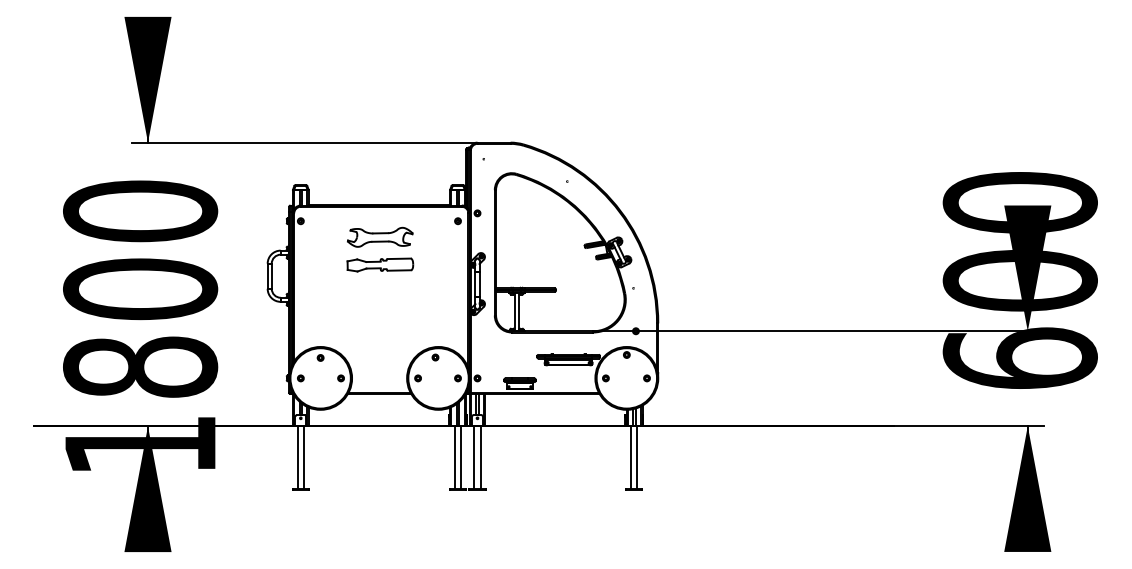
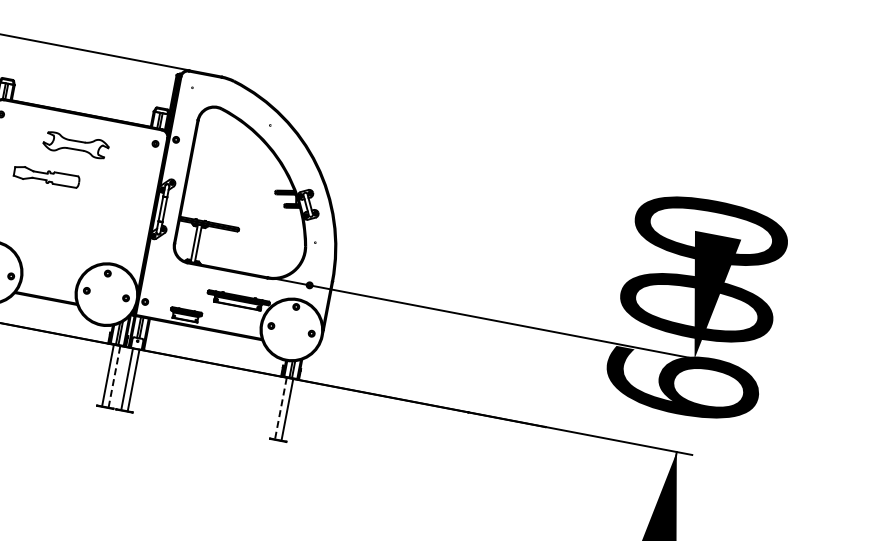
part: (380, 264) -> (46, 176), moved
line: (461, 457) -> (114, 376), solid -> dashed
line: (630, 458) -> (280, 409), solid -> dashed

